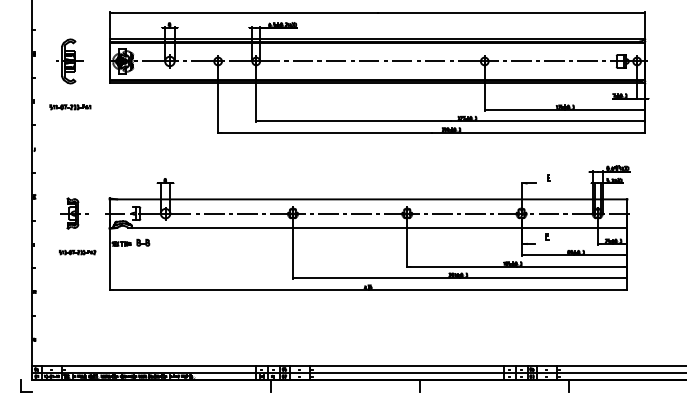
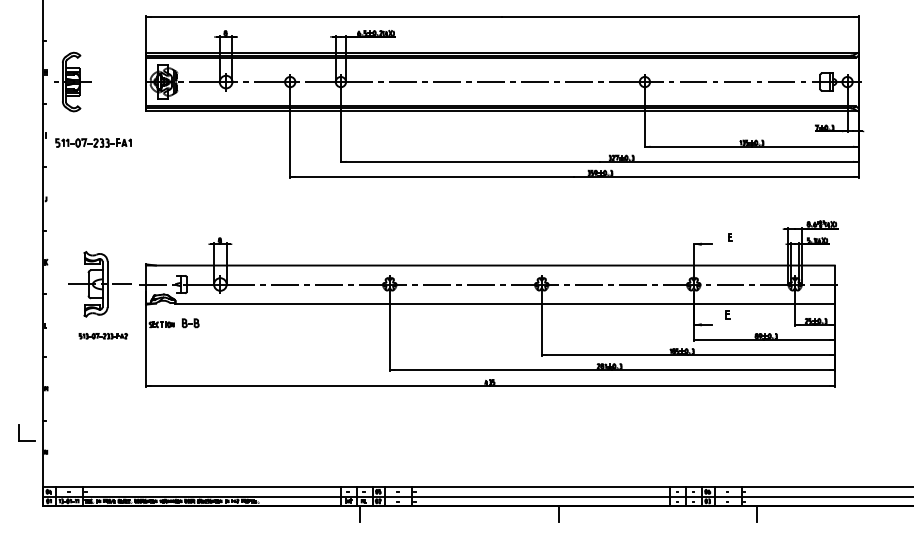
part: (69, 61) -> (72, 81), moved
part: (70, 106) -> (93, 142), size x1.4
part: (73, 213) -> (98, 284), size x1.6
part: (20, 385) -> (19, 432), moved

